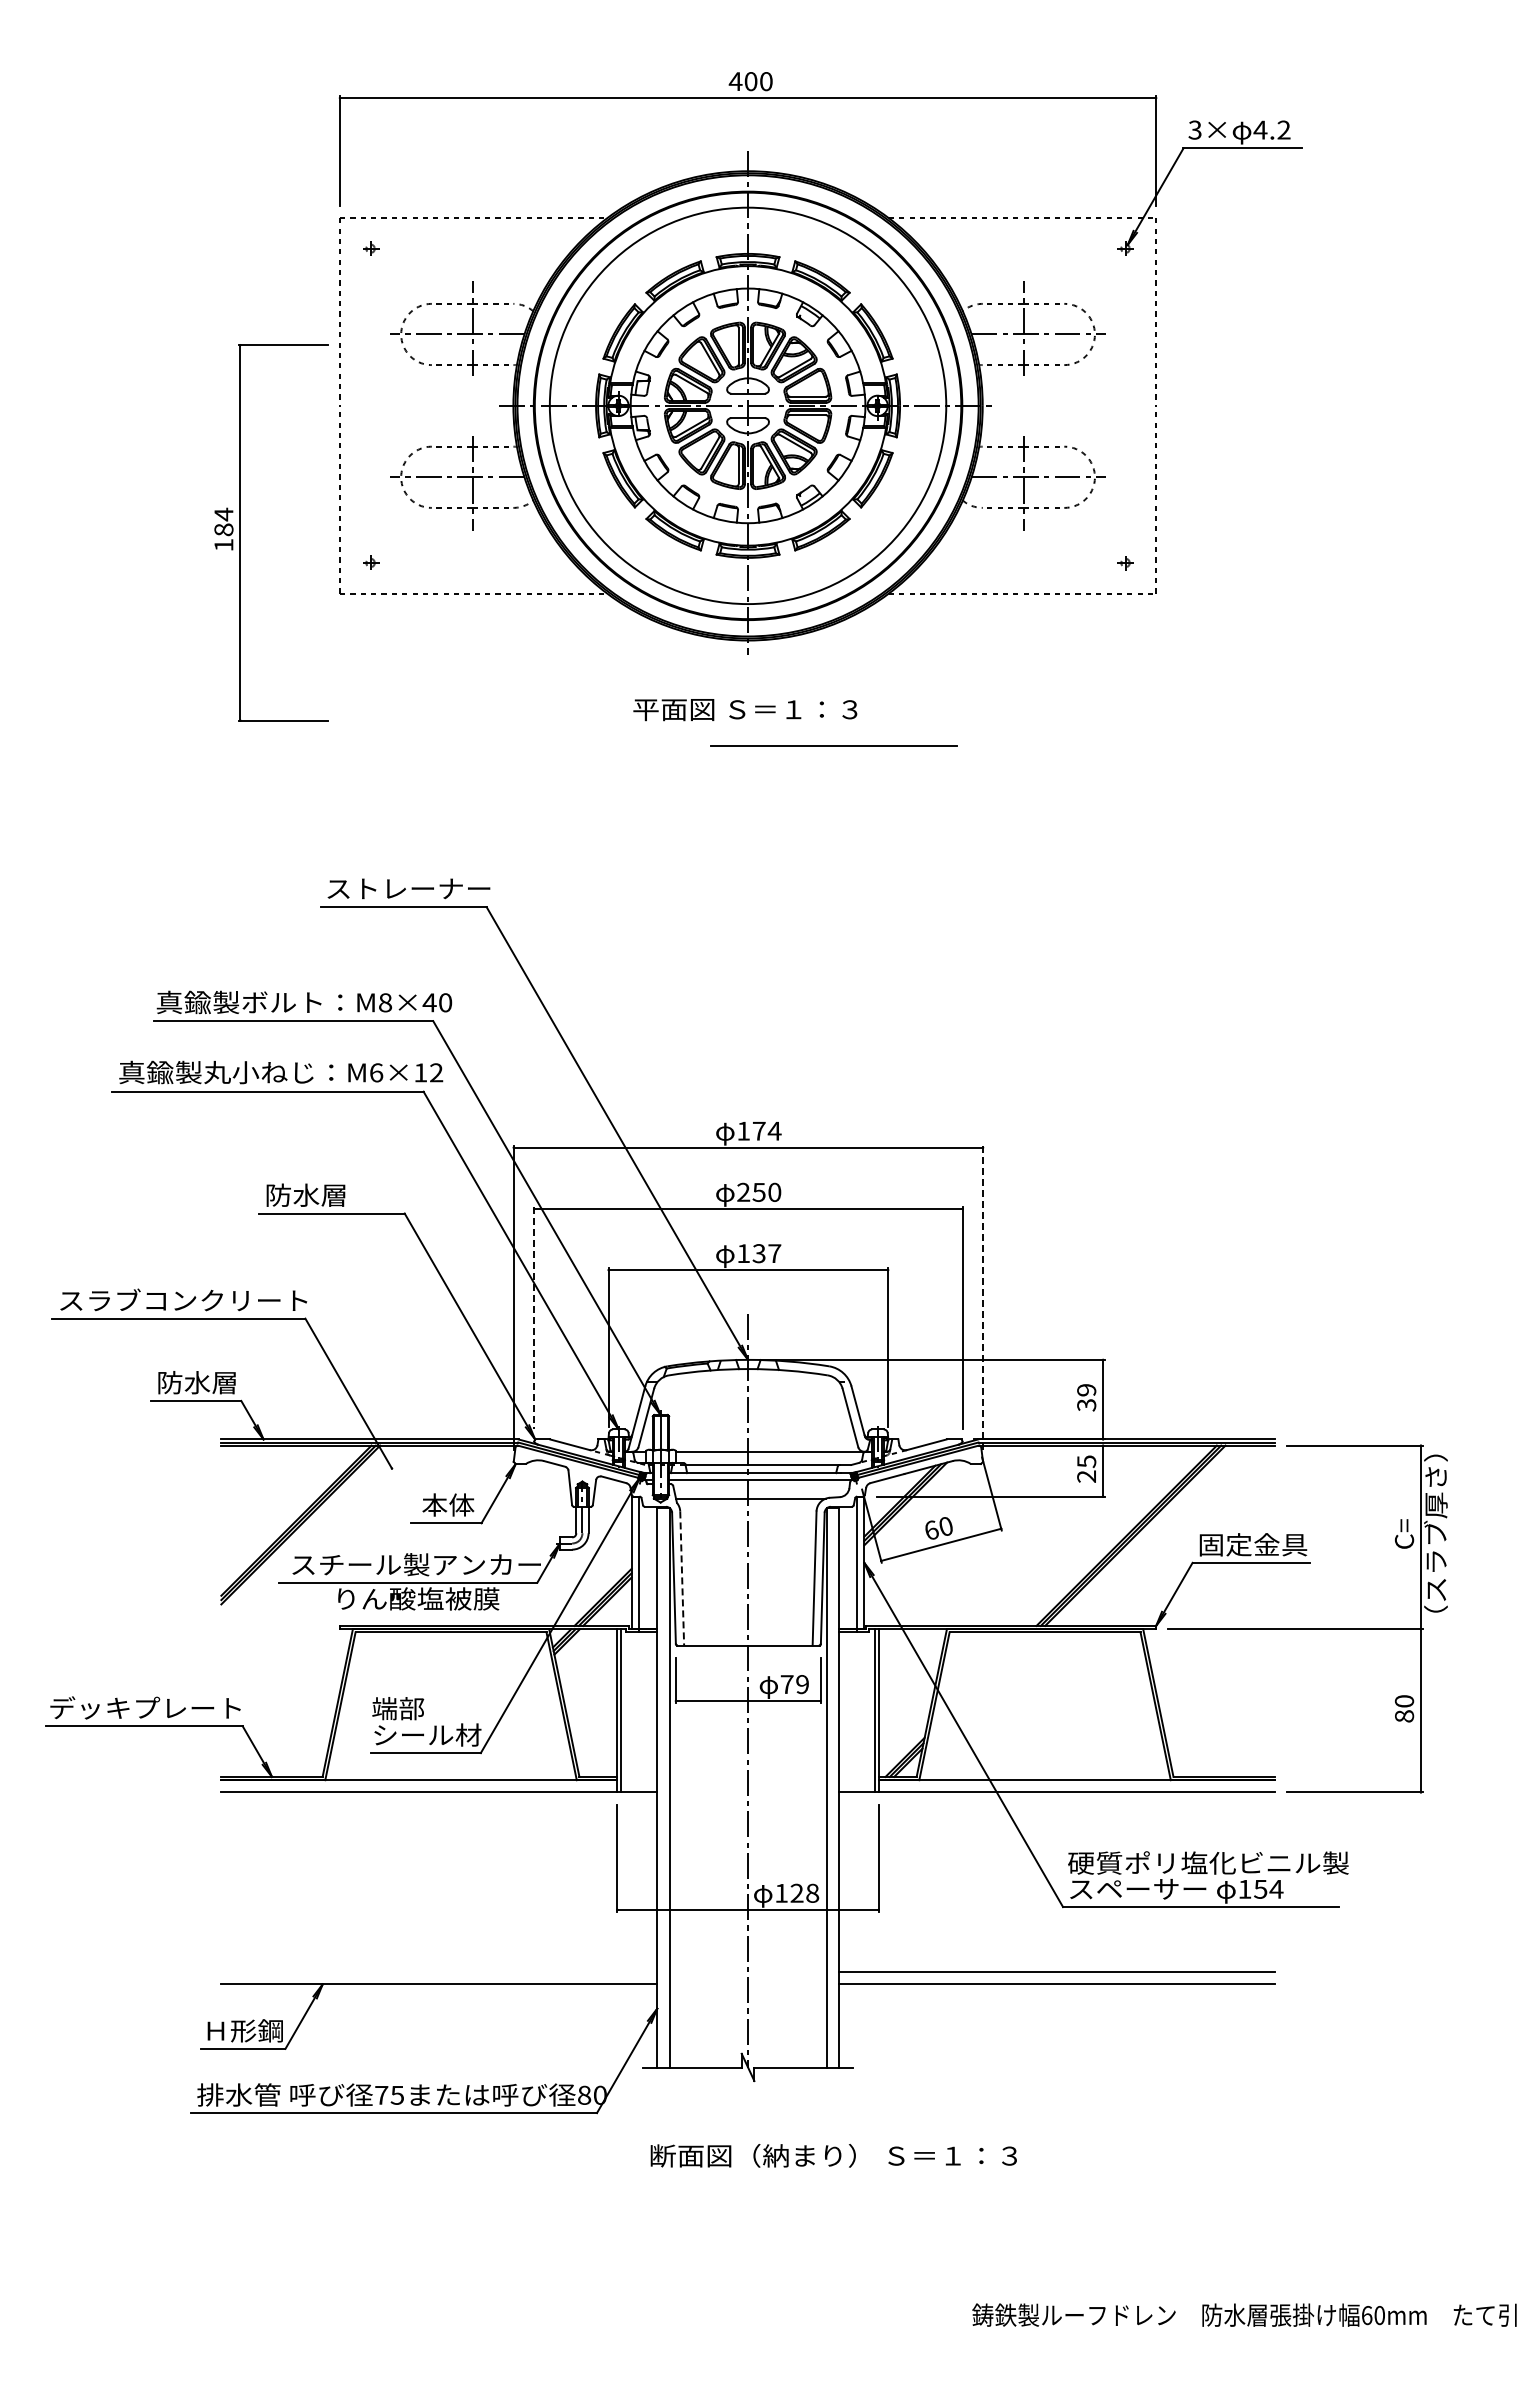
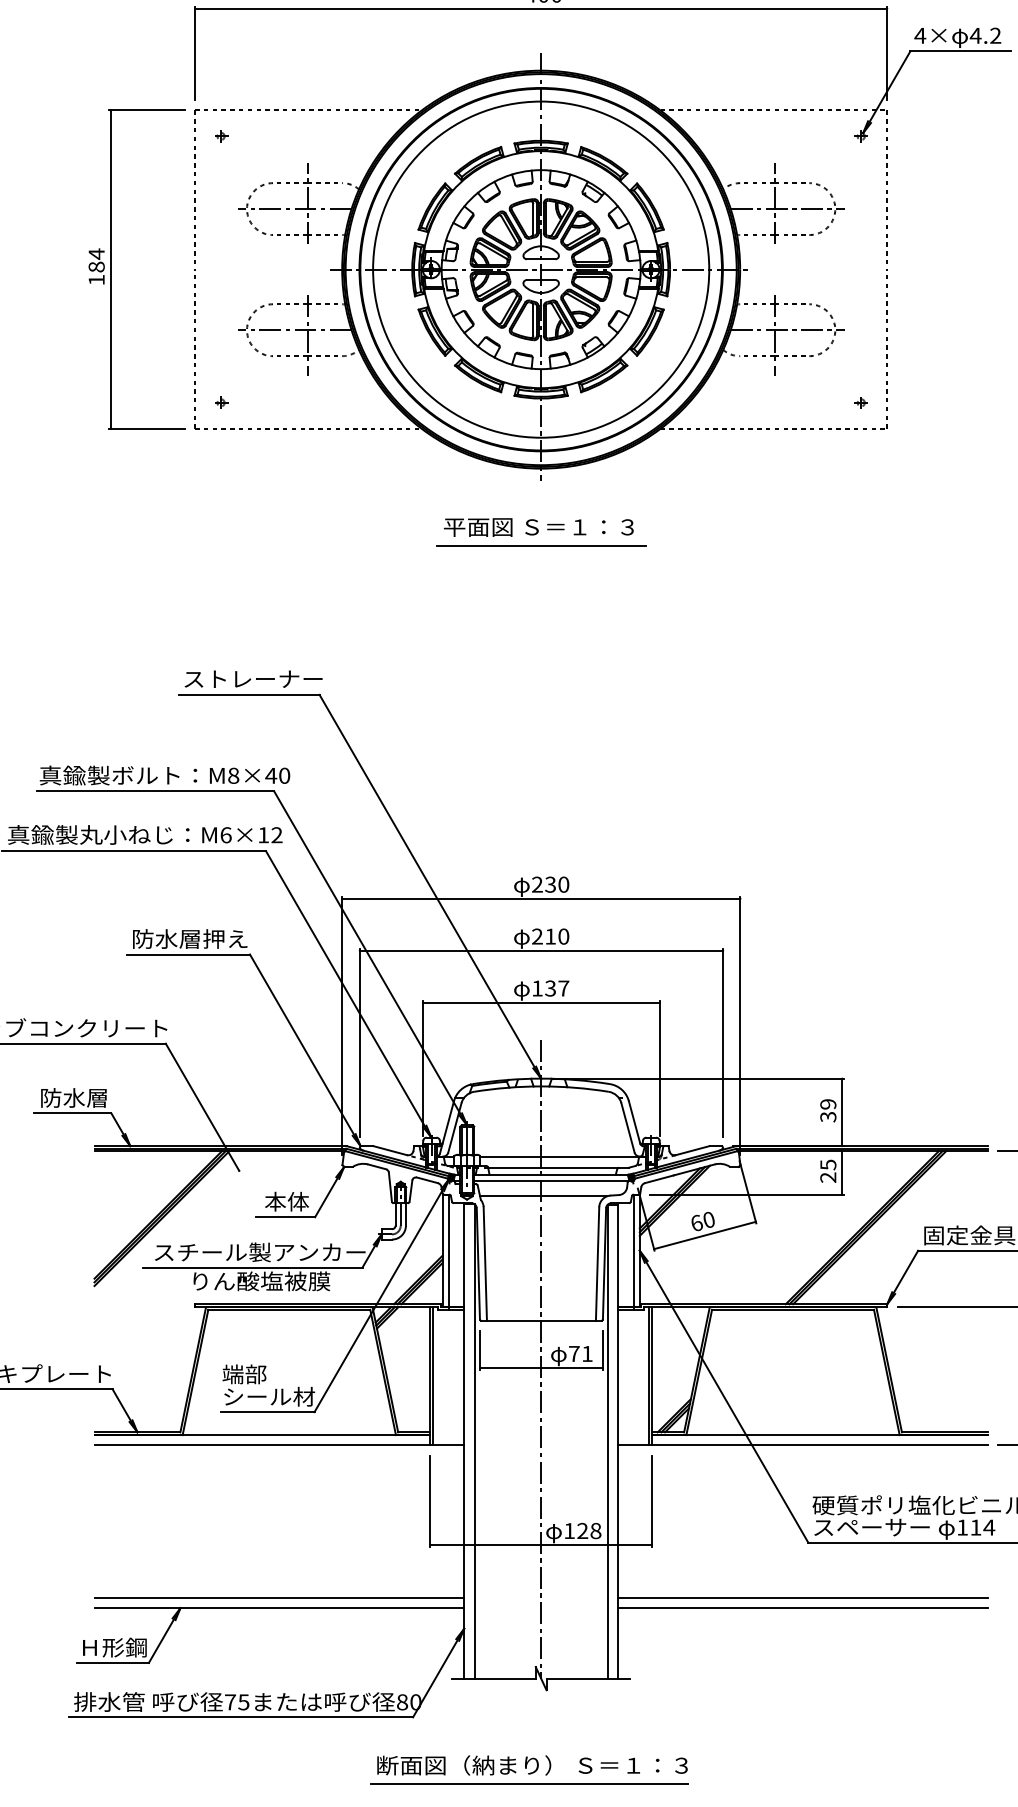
text: (1195, 129) -> (920, 35), 3× -> 4×
part: (240, 532) -> (110, 269), moved
line: (833, 745) -> (541, 545), moved
text: (759, 1130) -> (550, 884), 174 -> 230
text: (758, 1192) -> (550, 936), 250 -> 210
text: (375, 1194) -> (225, 938), 防水層 -> 防水層押え
line: (983, 1297) -> (740, 1025), dashed -> solid
line: (534, 1318) -> (360, 1043), dashed -> solid
line: (682, 1579) -> (485, 1264), dashed -> solid
text: (802, 1684) -> (587, 1353), 79 -> 71
text: (1260, 1889) -> (975, 1527), 154 -> 114
line: (439, 1972) -> (279, 1598), added
text: (833, 2155) -> (532, 1765), moved
line: (733, 2192) -> (528, 1784), added

